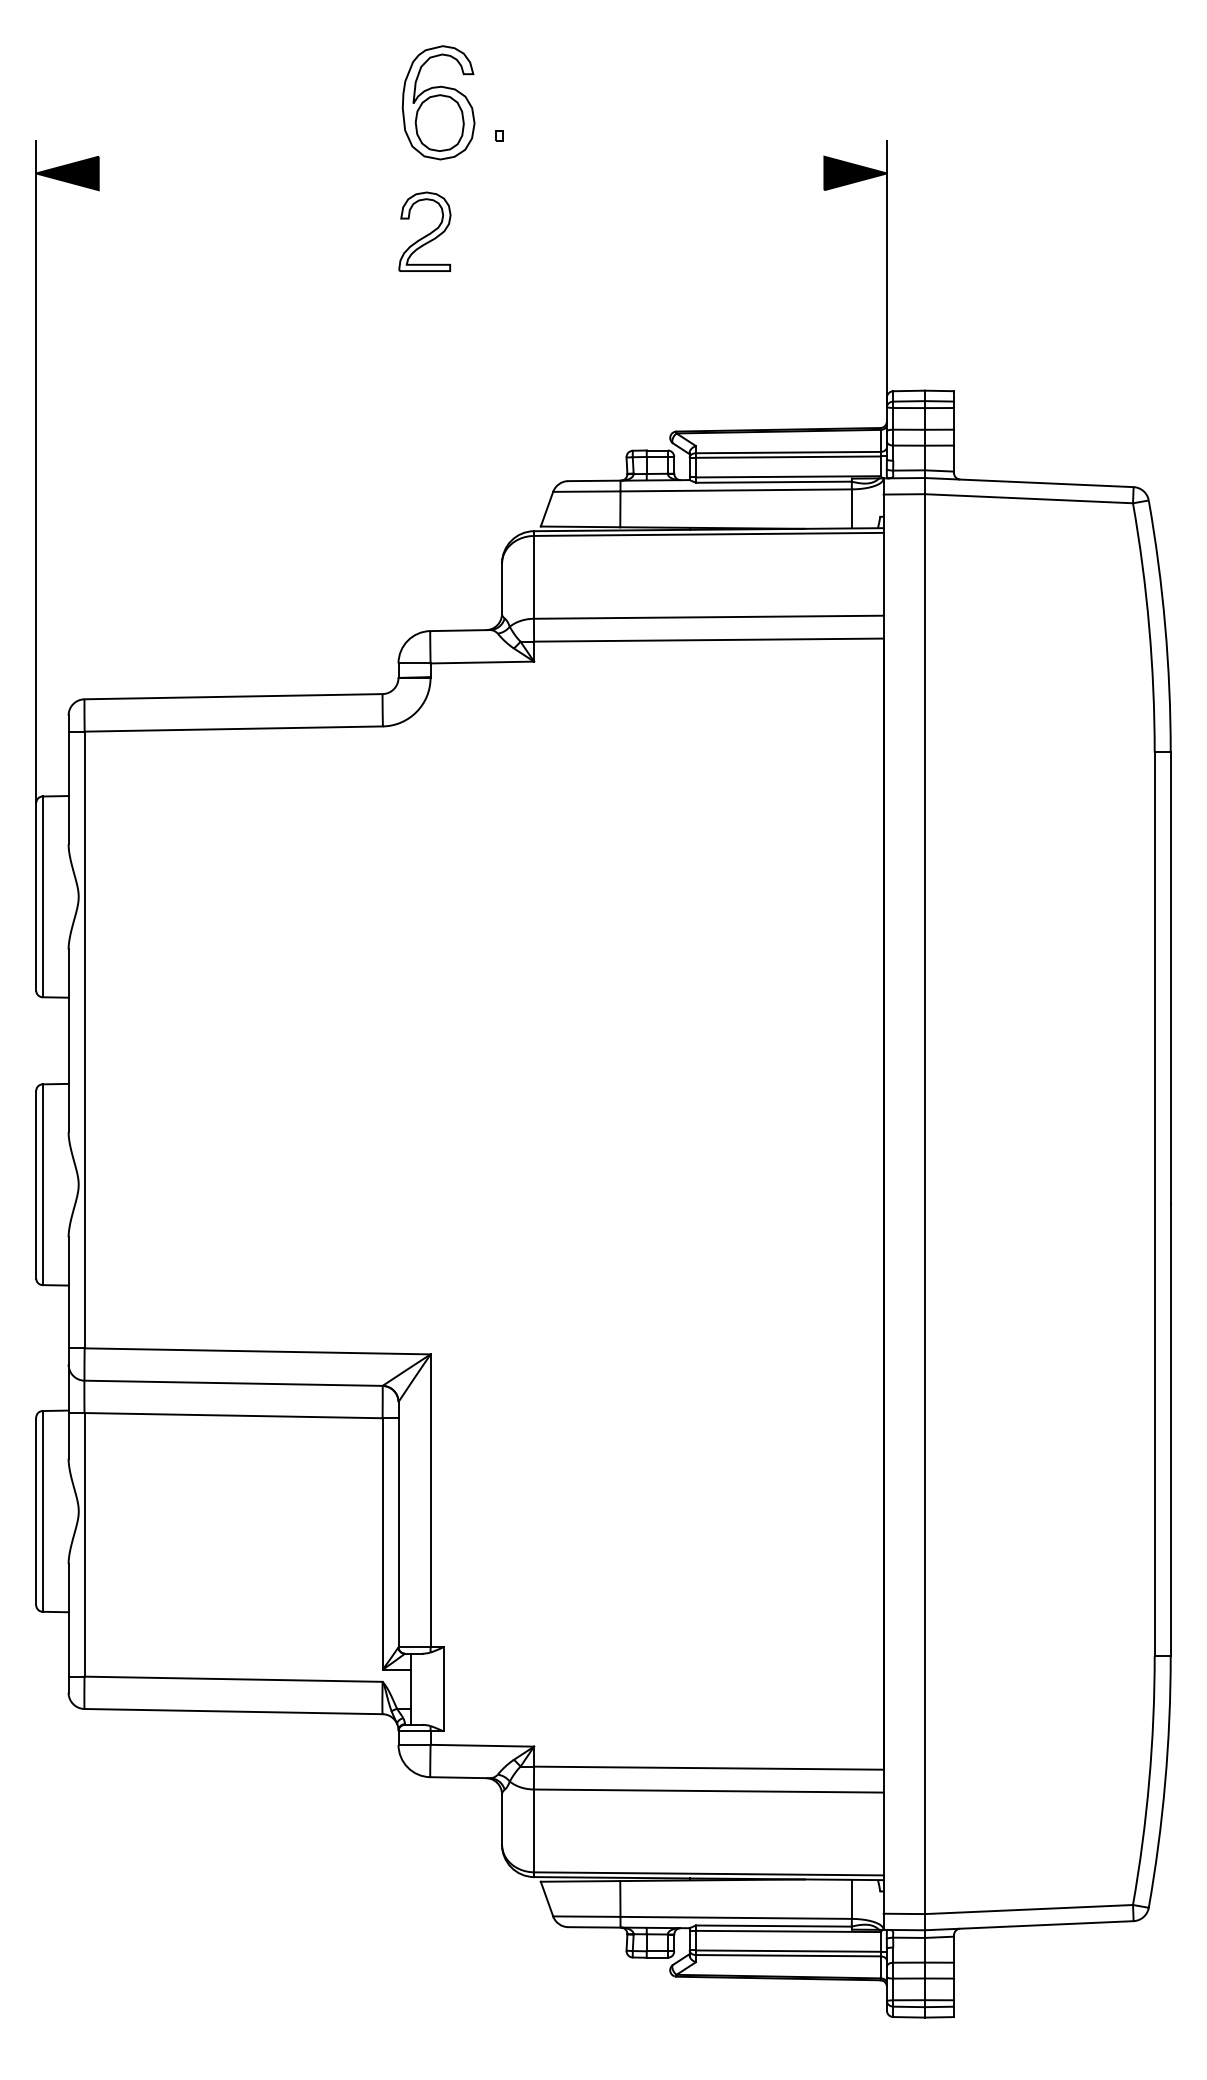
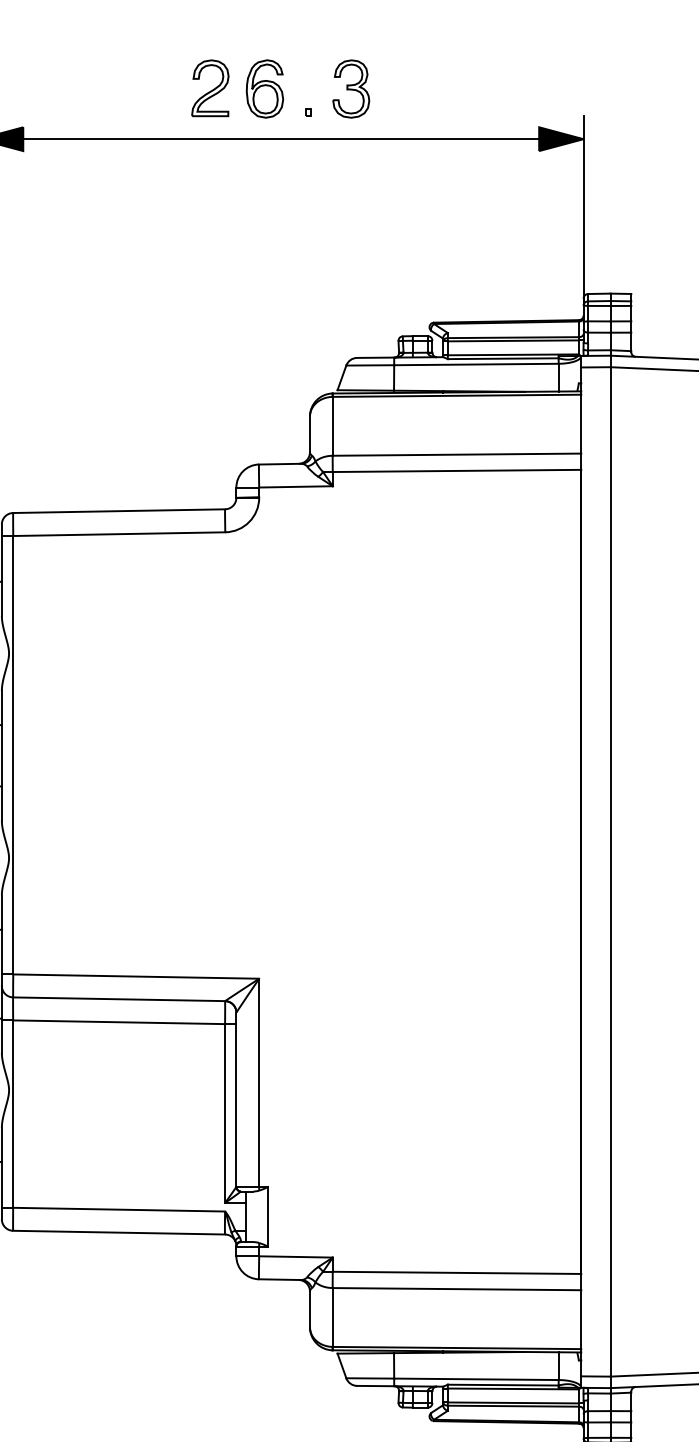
part: (438, 102) -> (264, 88), size x0.71
part: (559, 102) -> (350, 88), added
line: (461, 173) -> (281, 139), added
part: (424, 231) -> (210, 88), moved

